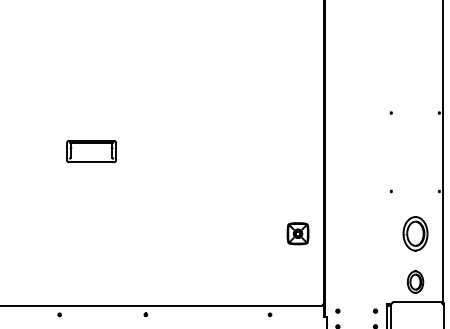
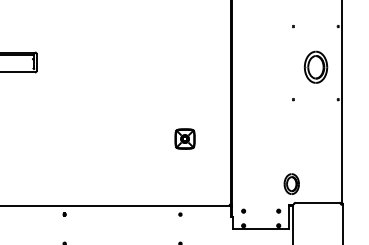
part: (297, 233) -> (184, 138), moved
part: (415, 233) -> (315, 67), moved
part: (415, 281) -> (291, 183), moved

